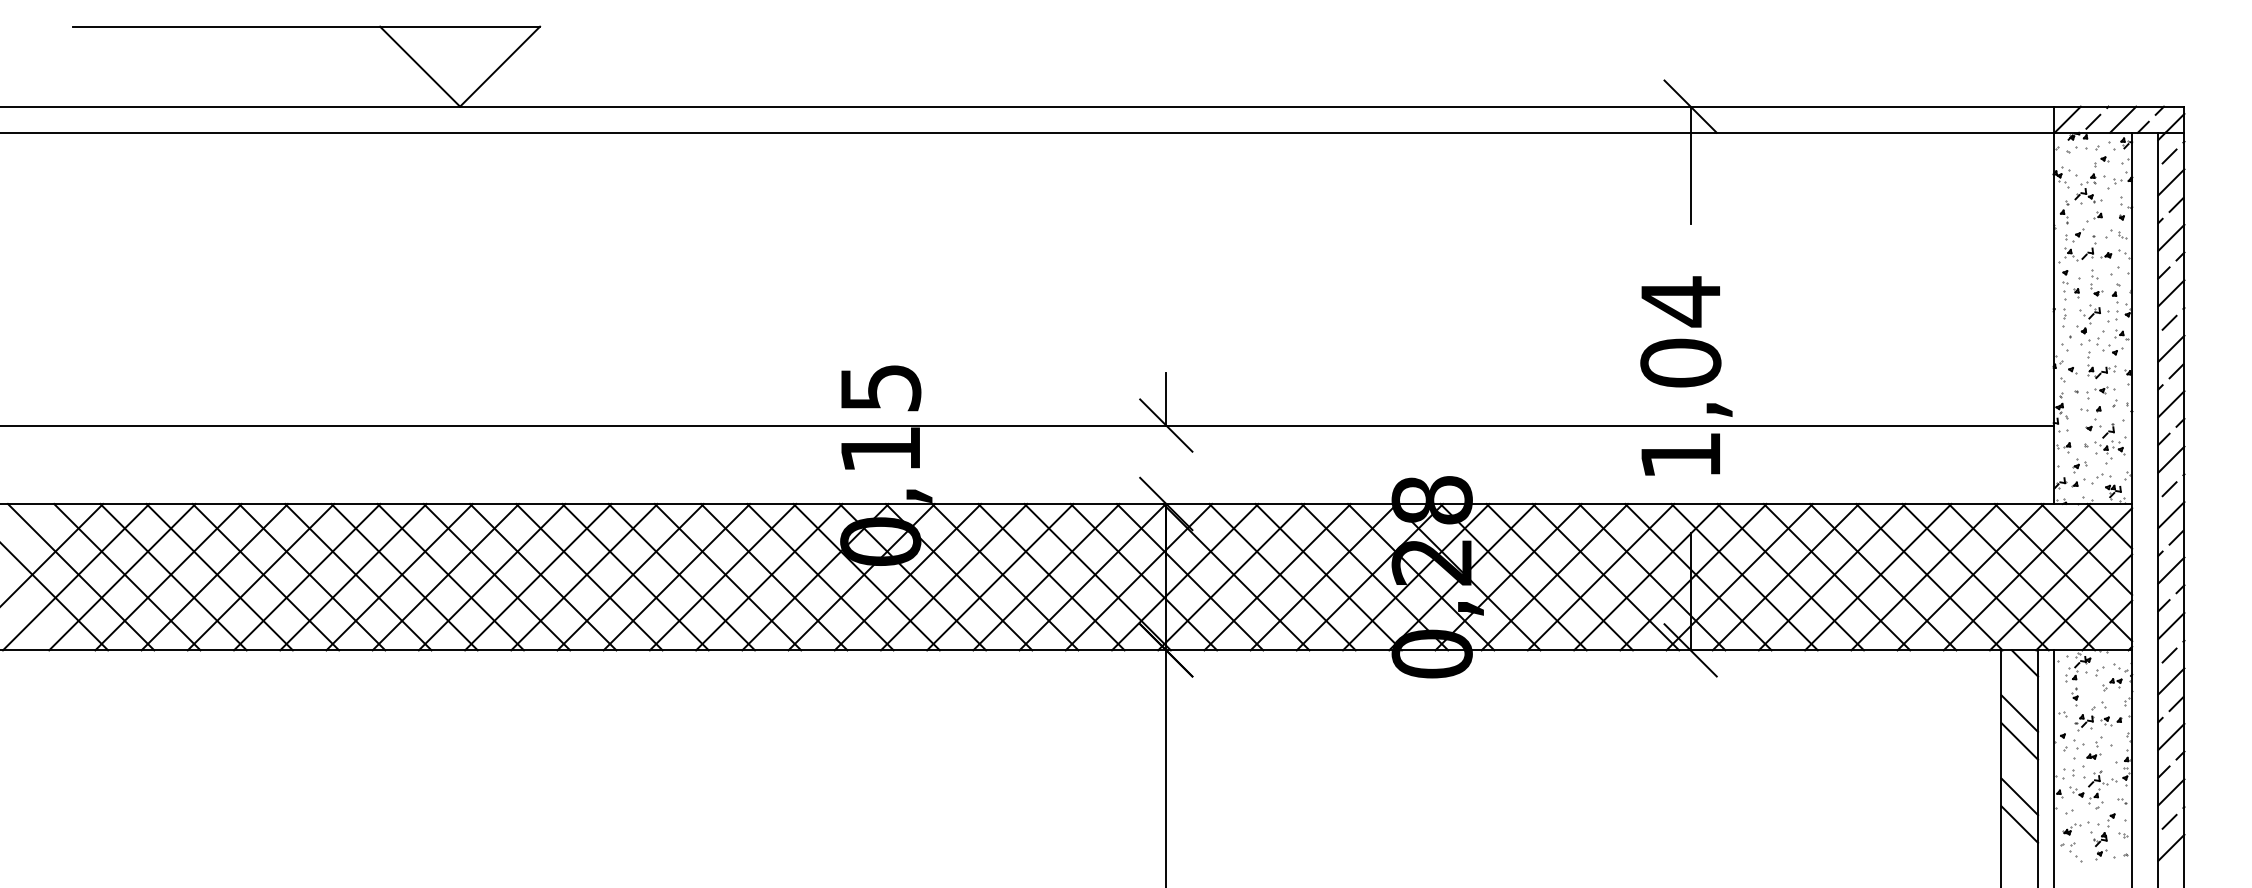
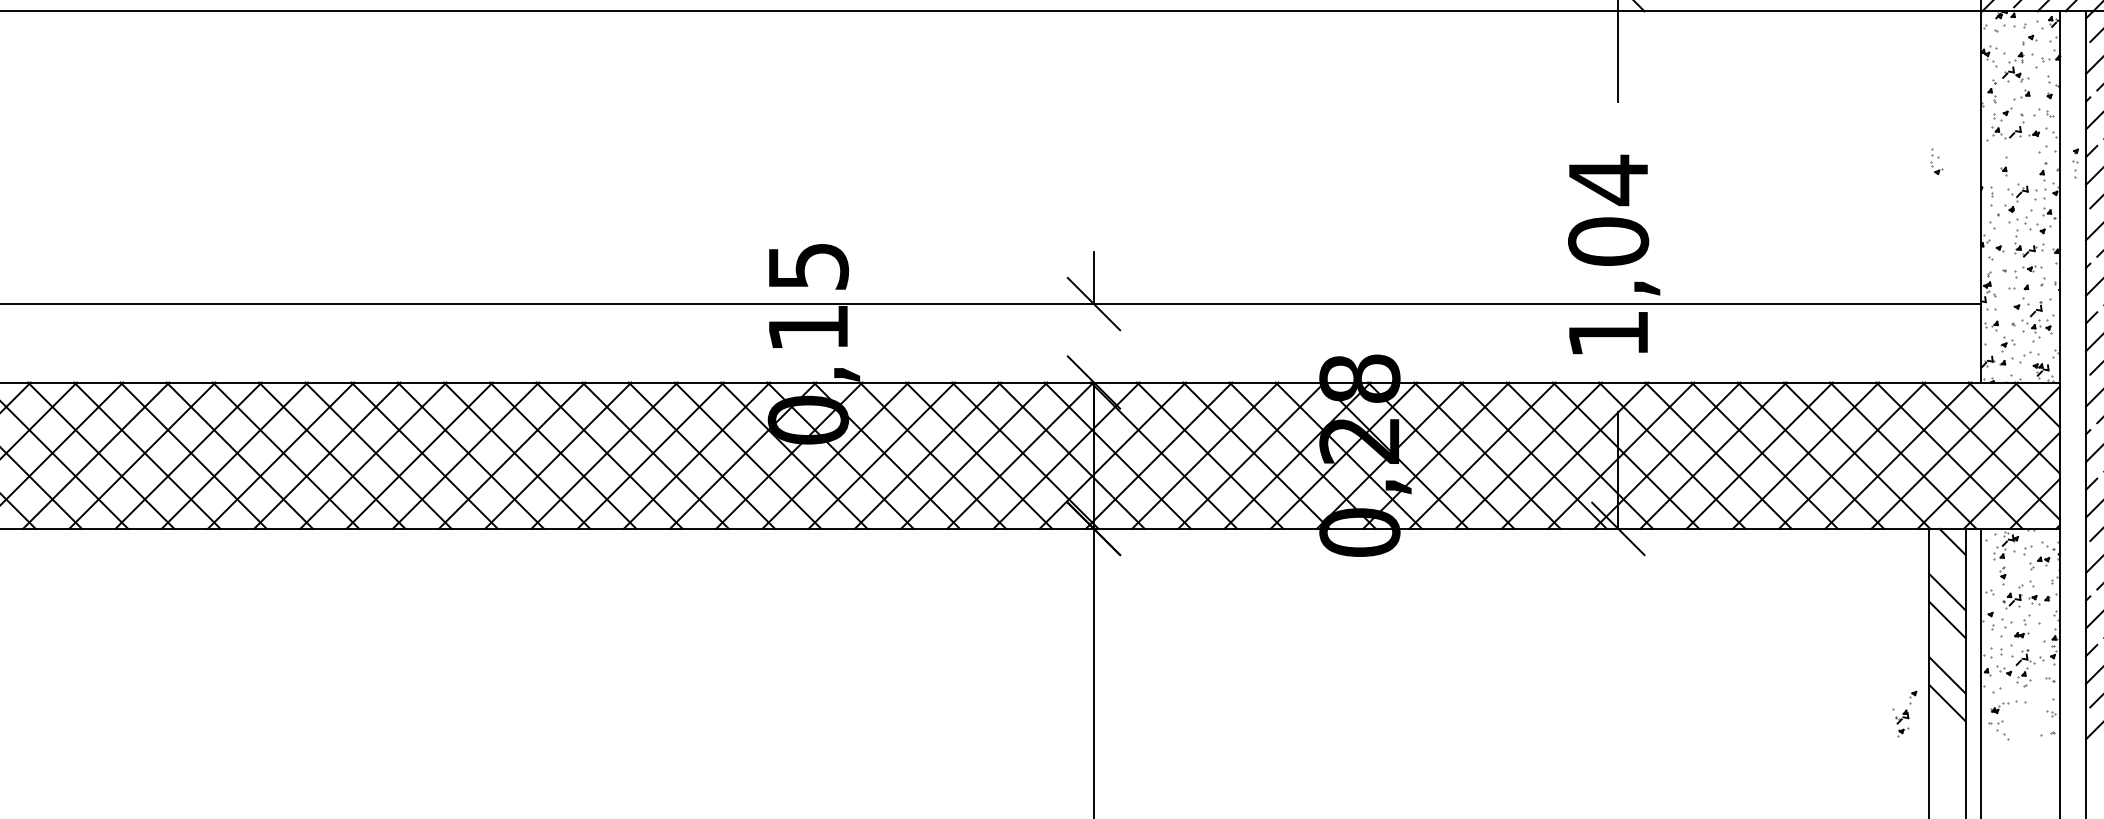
part: (2096, 282) -> (1937, 161), moved
part: (2065, 285) -> (2076, 164), moved
part: (2102, 836) -> (1904, 714), moved

